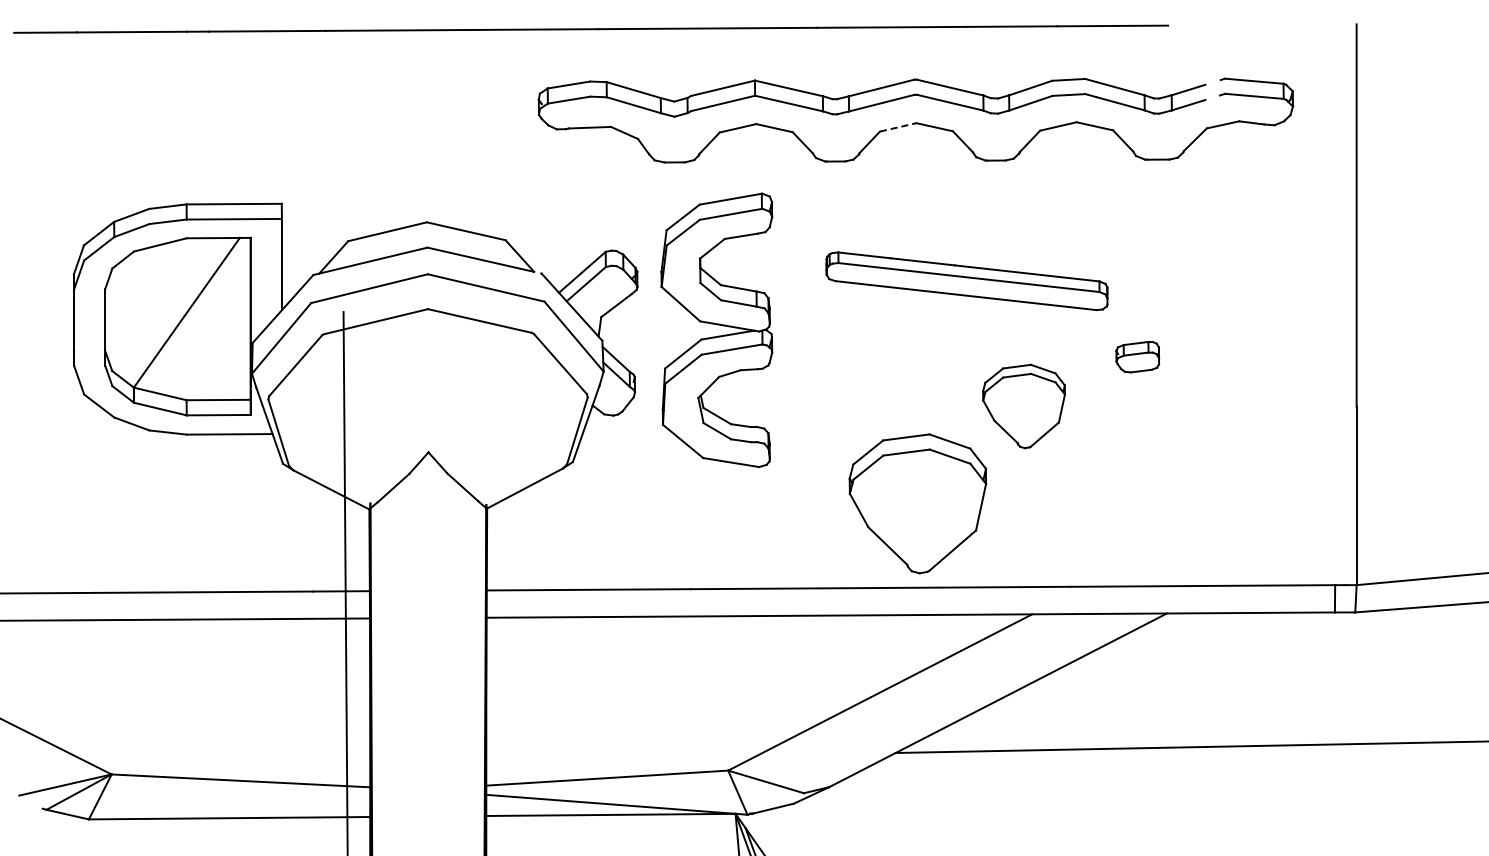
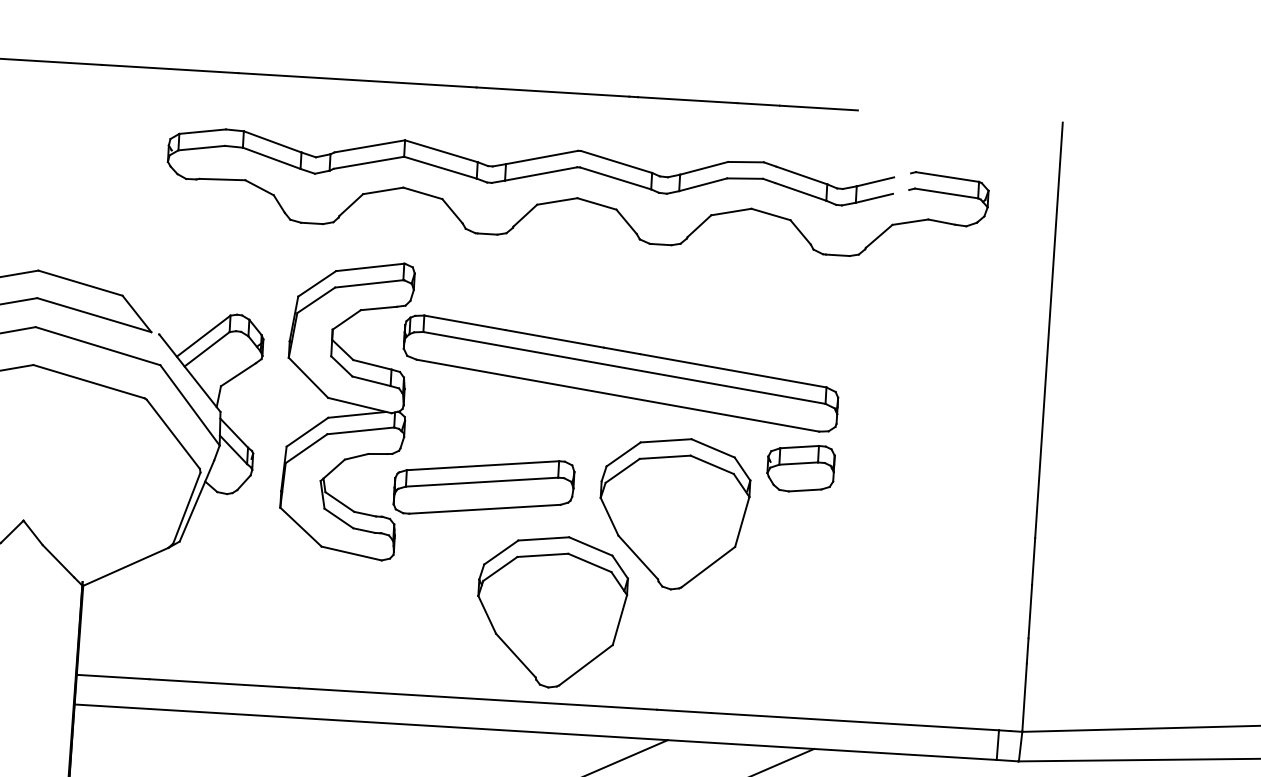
line: (898, 127) -> (557, 201), dashed -> solid
part: (966, 281) -> (620, 373), size x1.43
part: (1137, 356) -> (800, 467), size x1.43
part: (848, 393) -> (484, 486), added
part: (1023, 406) -> (673, 513), size x1.67

